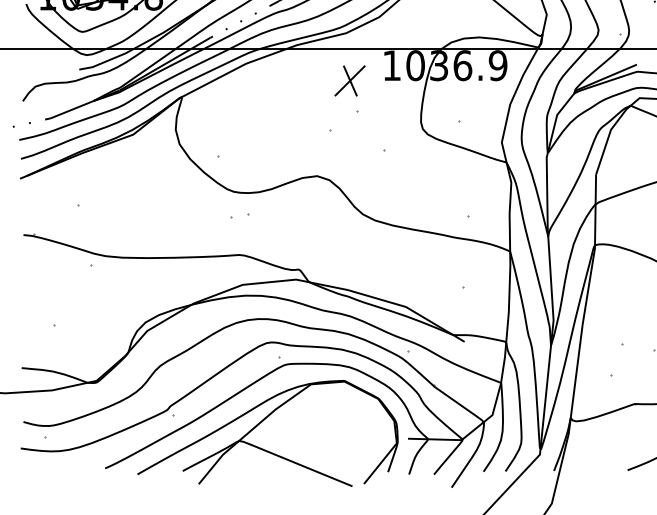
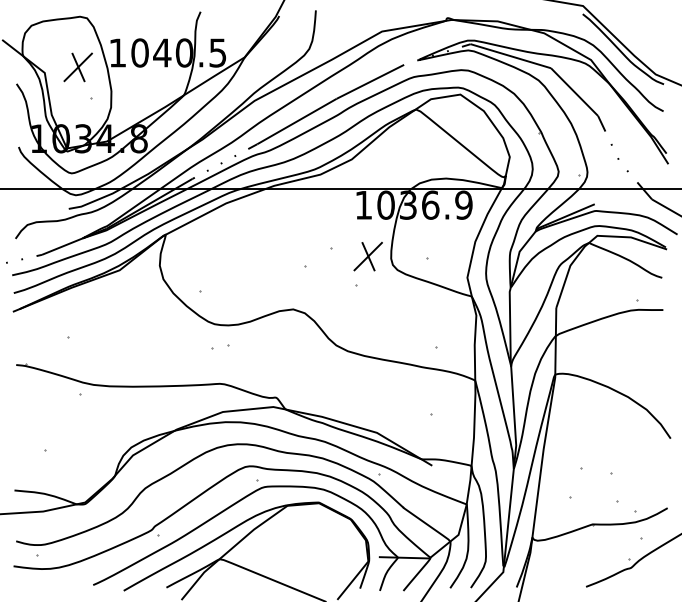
part: (349, 80) -> (367, 256), moved

